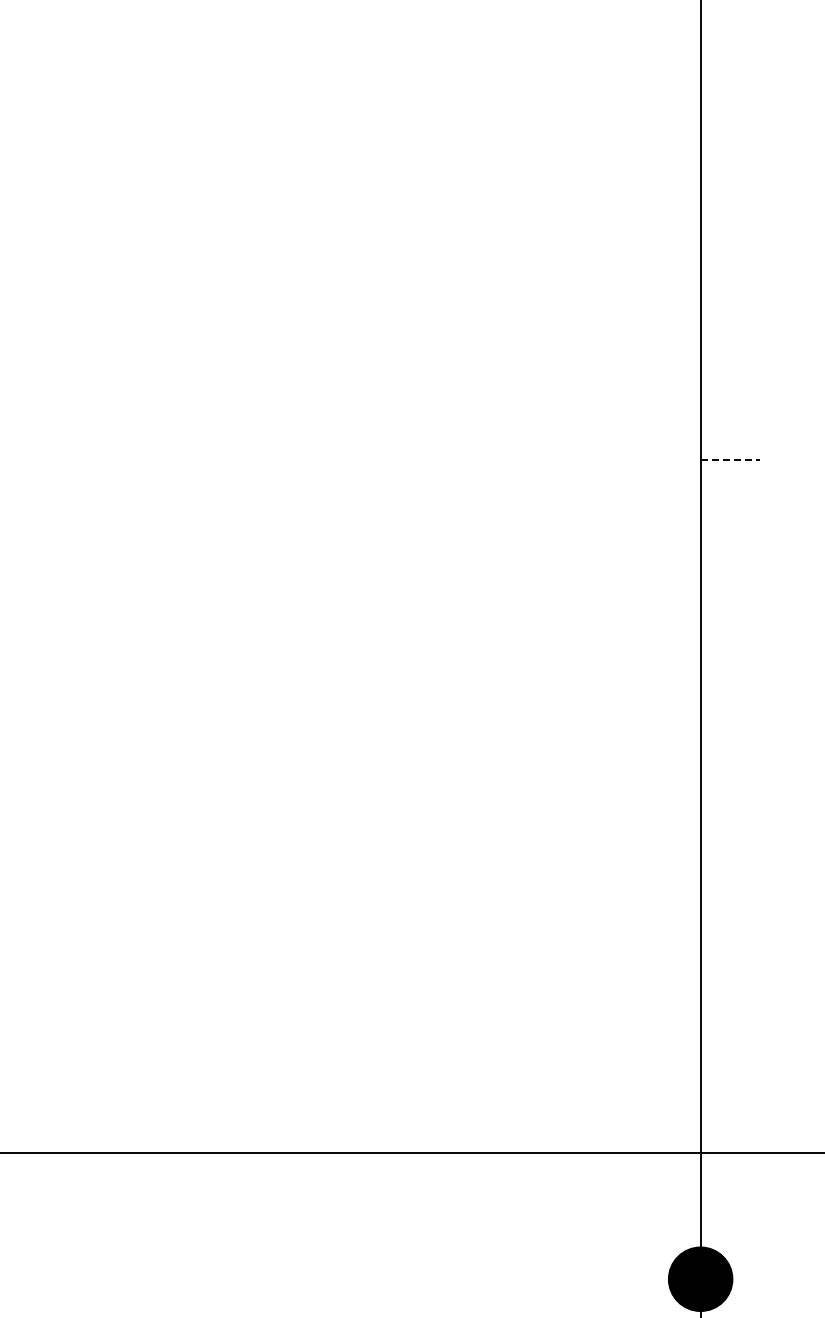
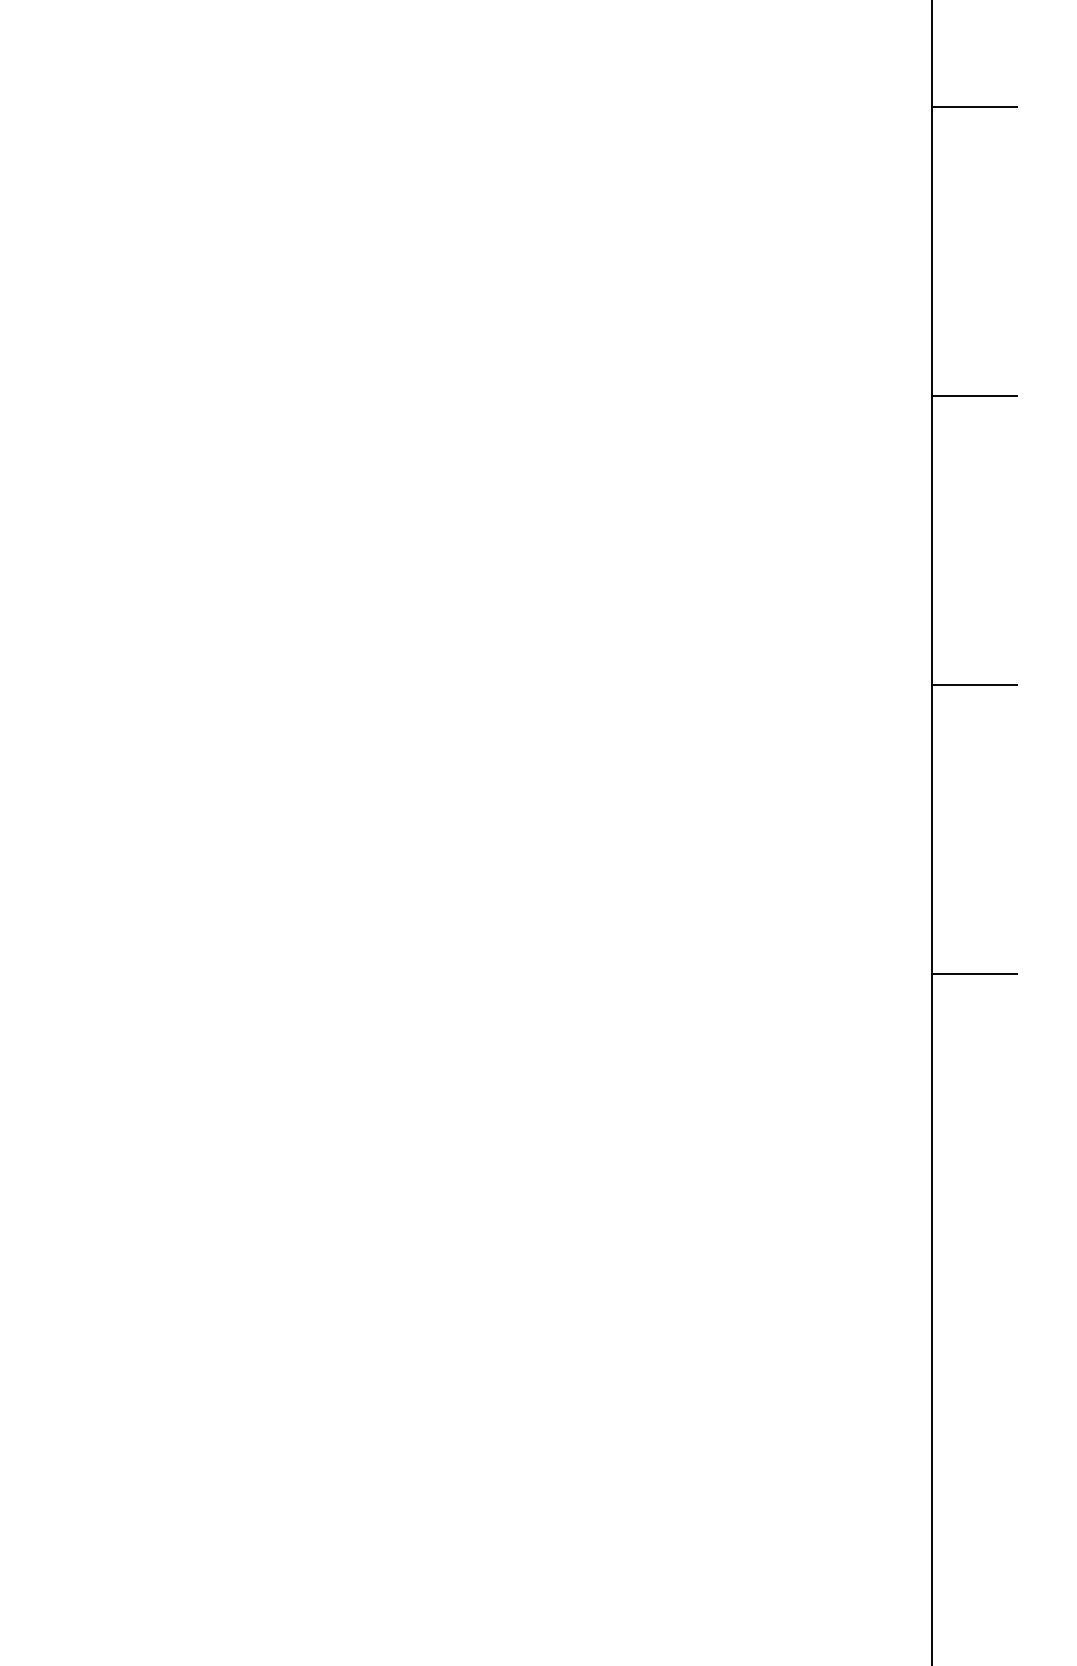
line: (730, 52) -> (974, 106), added
line: (730, 256) -> (974, 396), added
line: (730, 459) -> (974, 684), dashed -> solid
line: (730, 663) -> (974, 974), added

